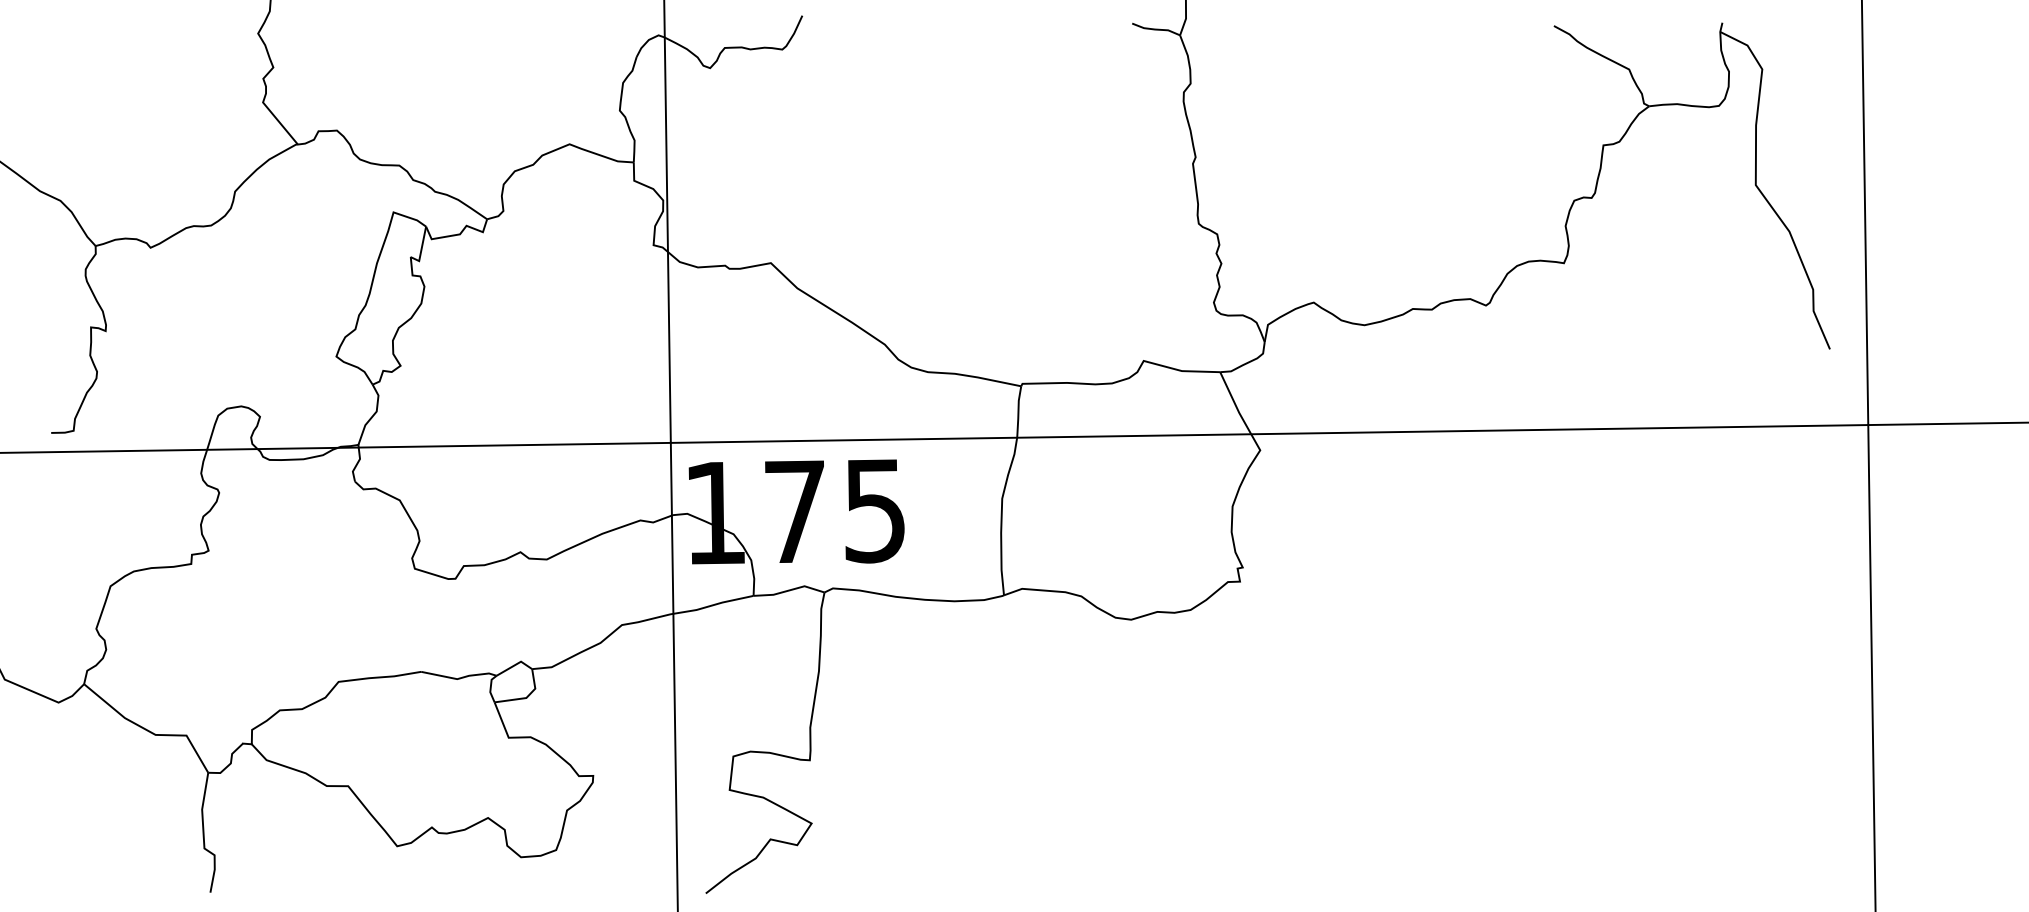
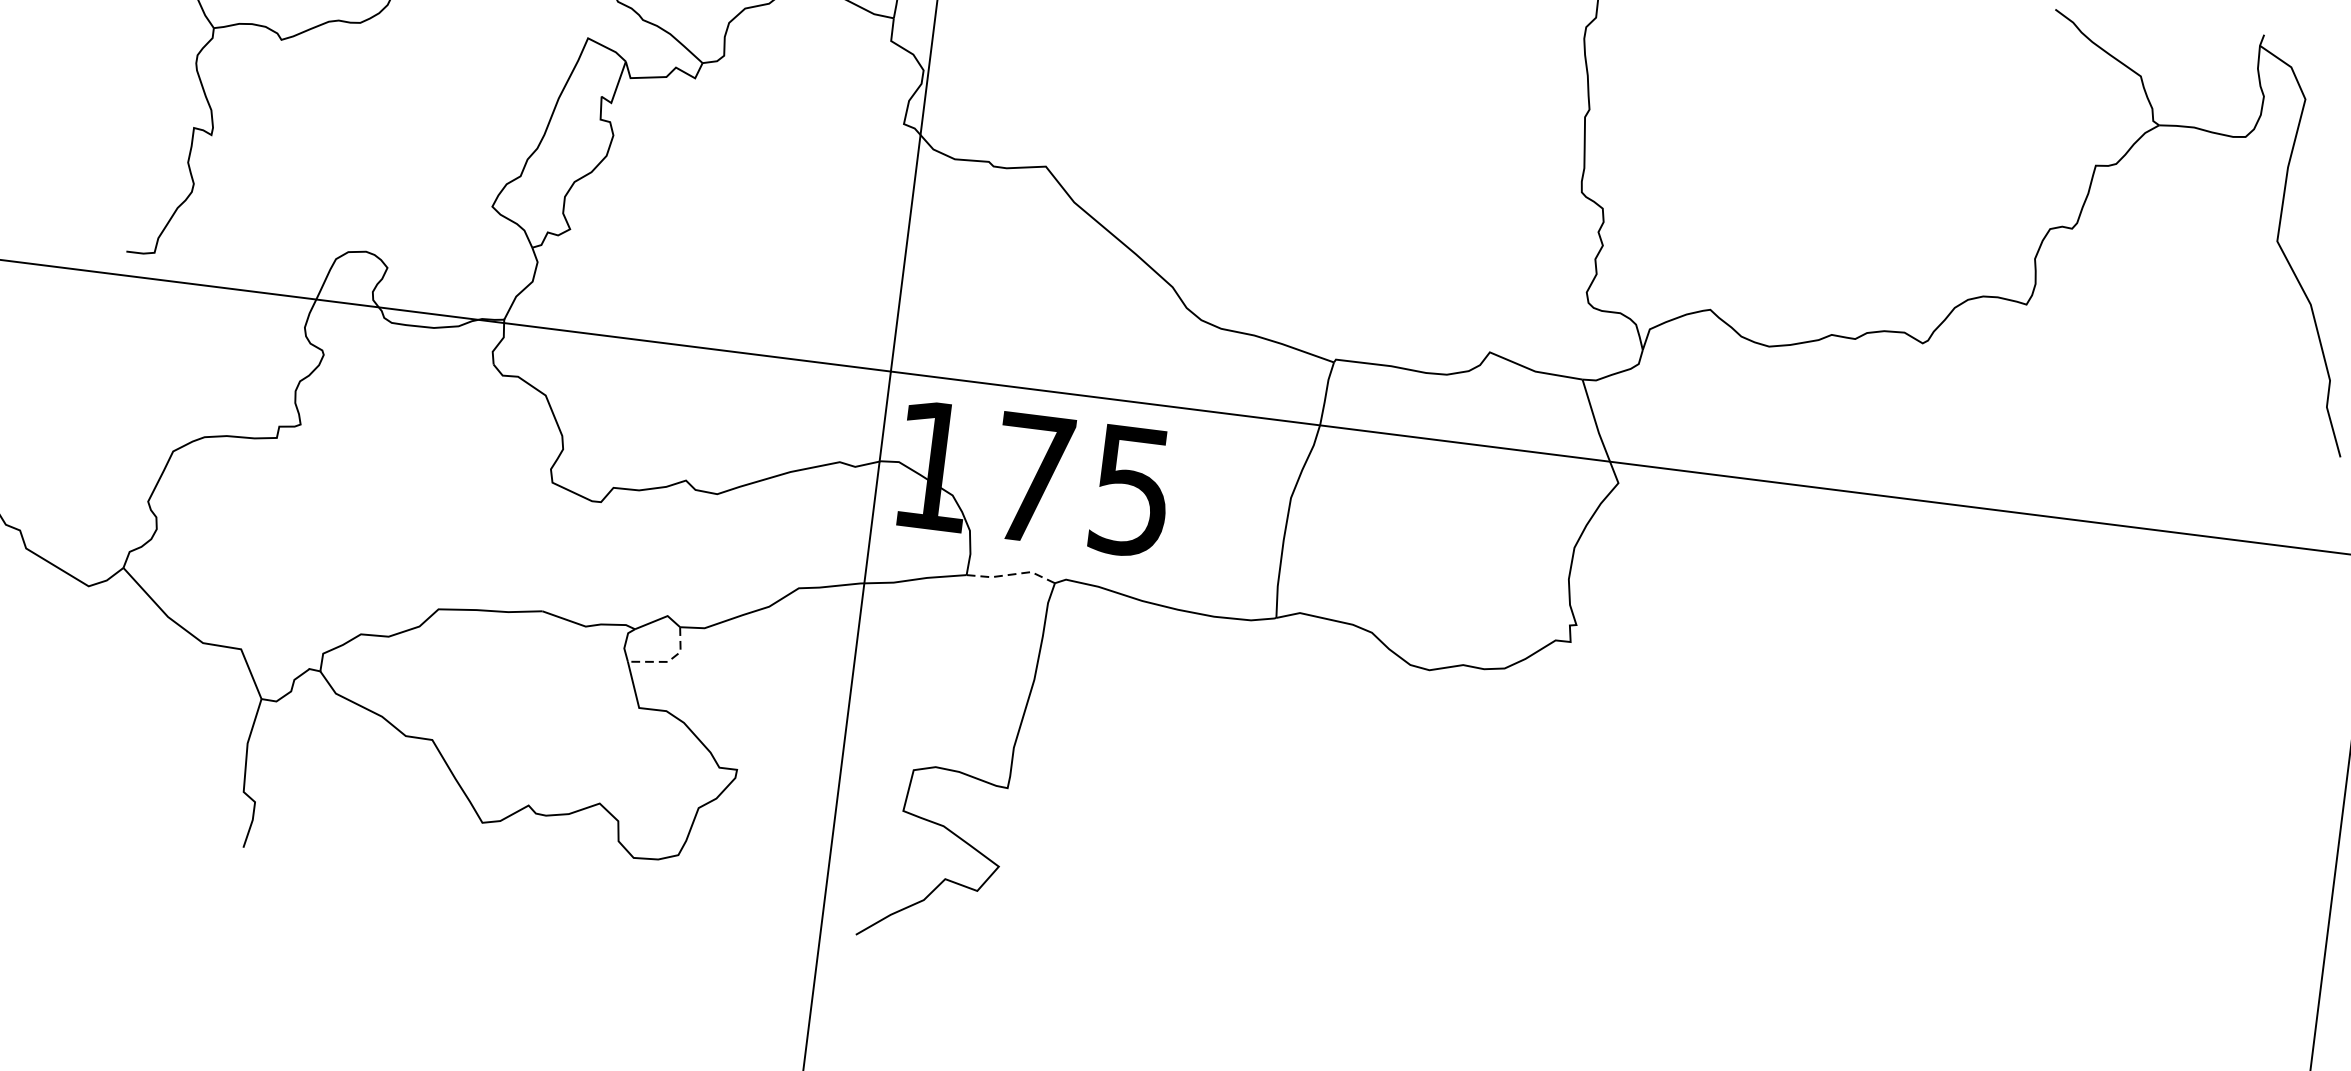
line: (789, 590) -> (1011, 574), solid -> dashed
line: (526, 698) -> (667, 662), solid -> dashed

